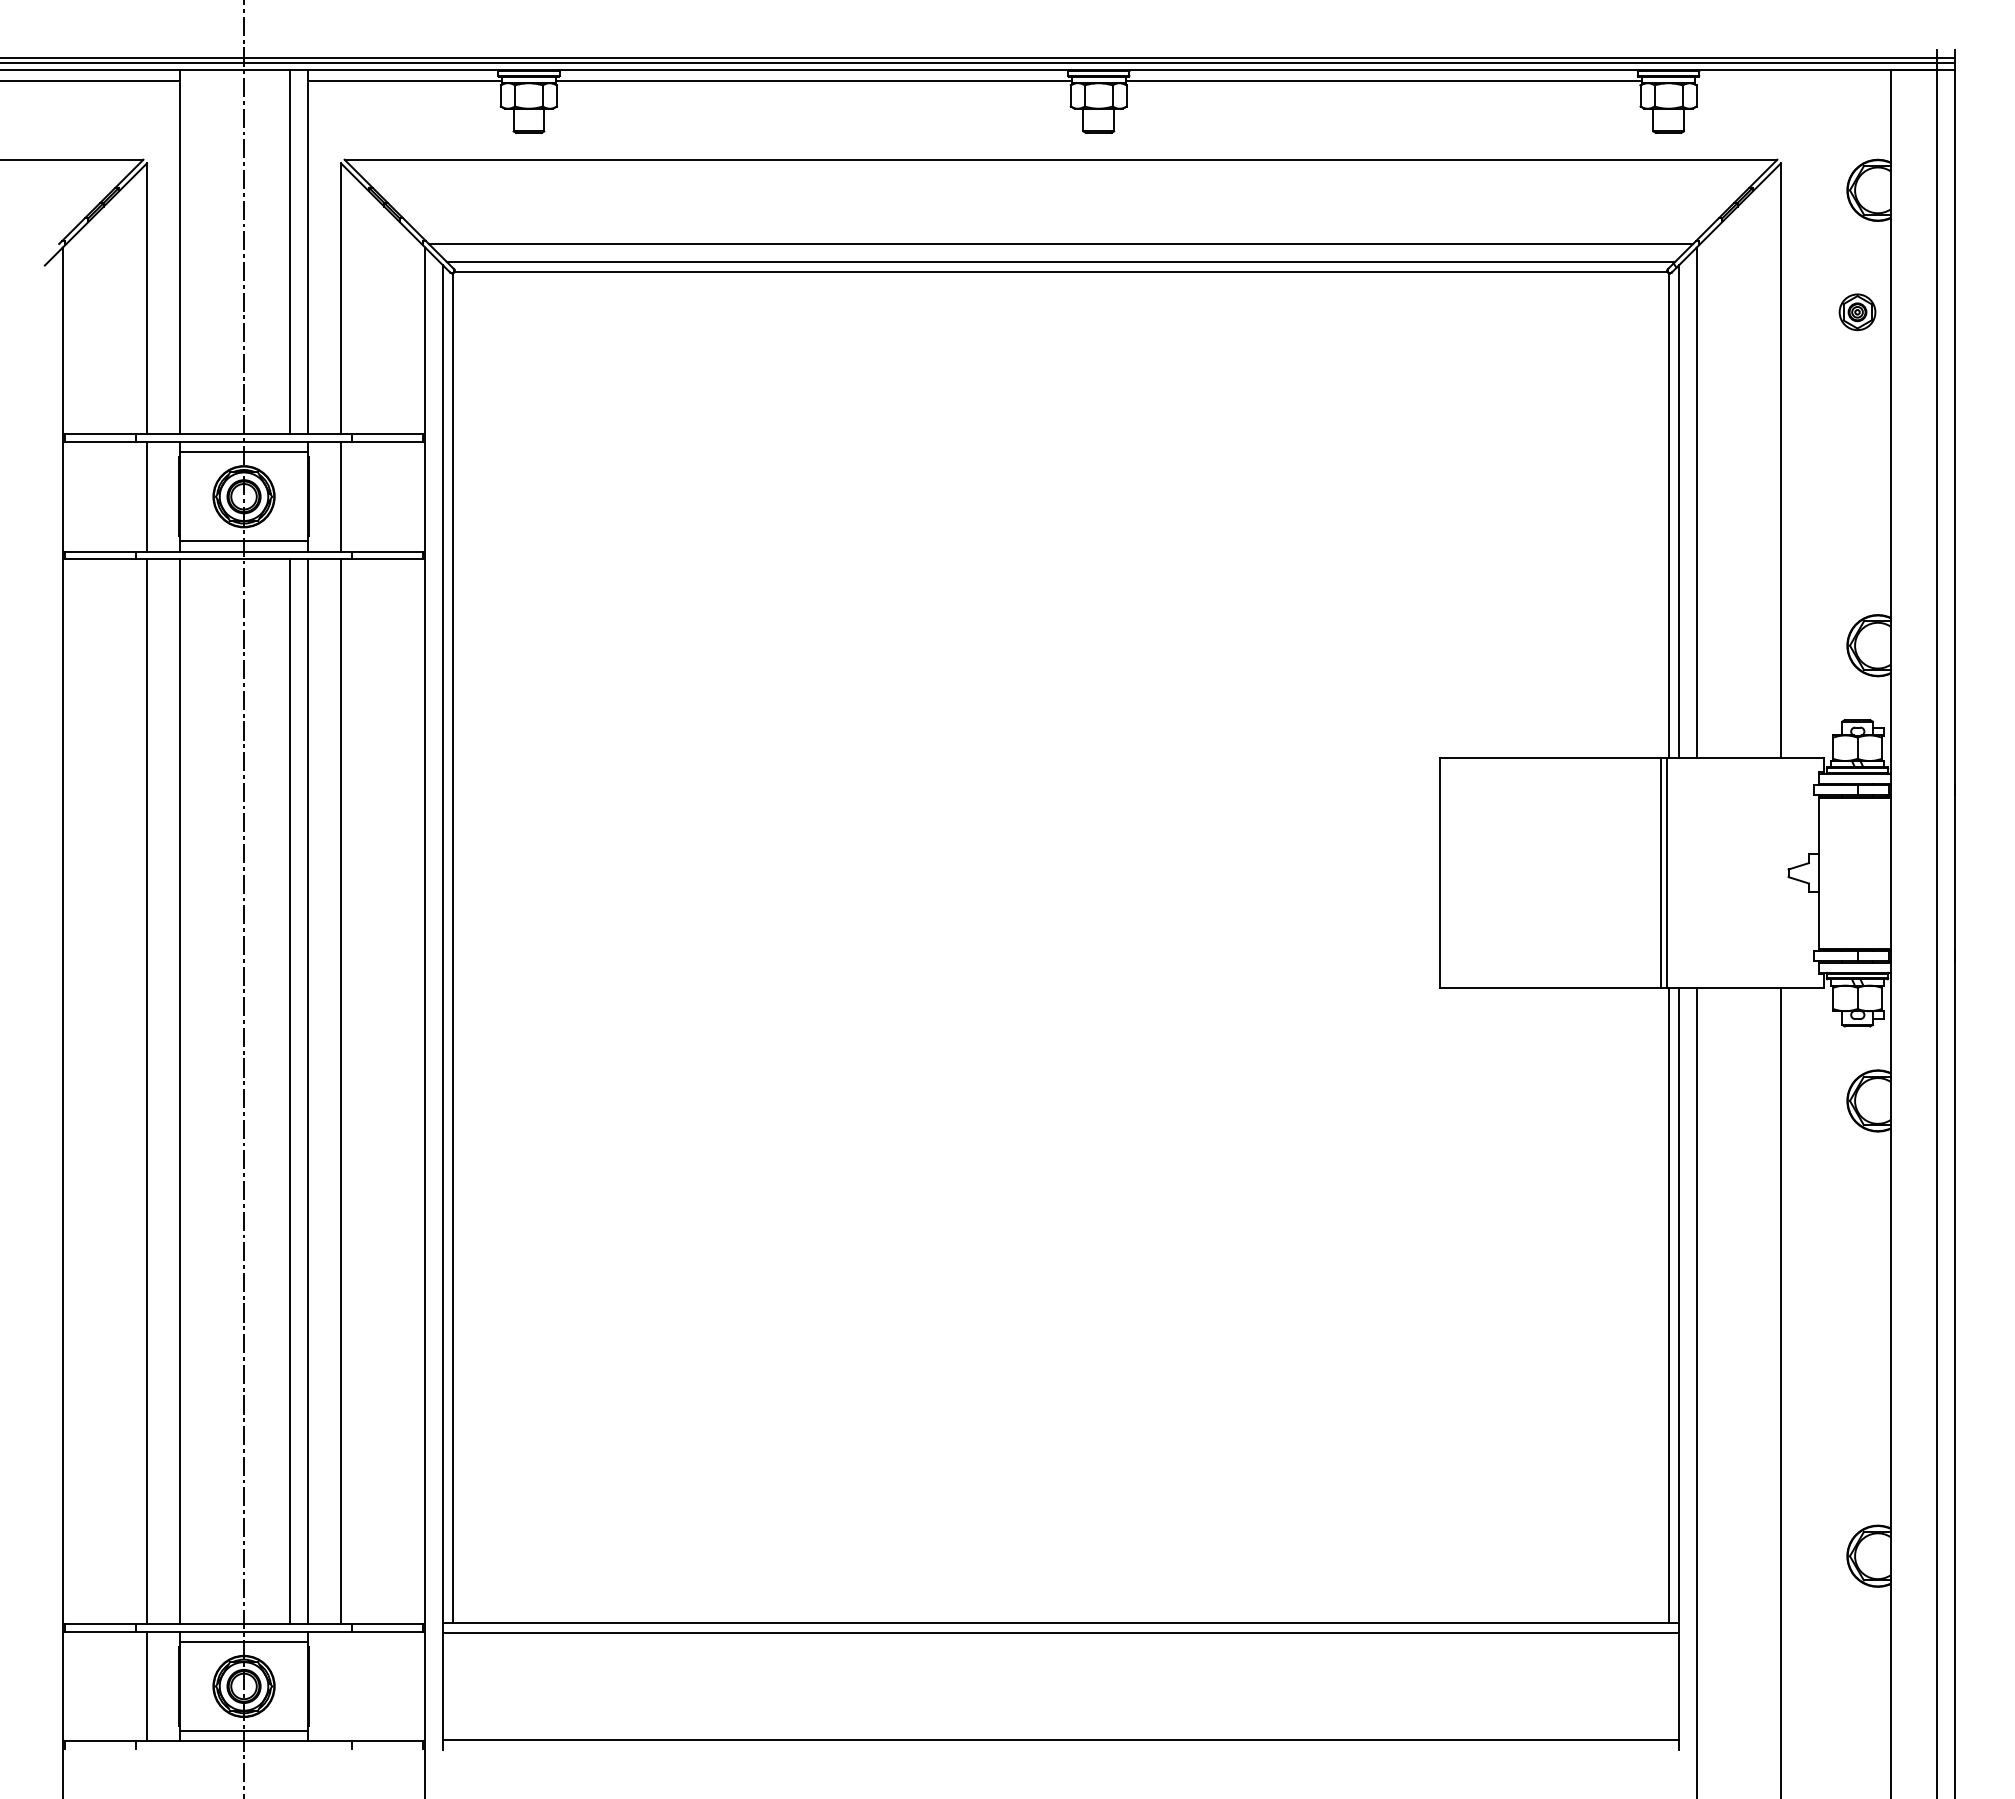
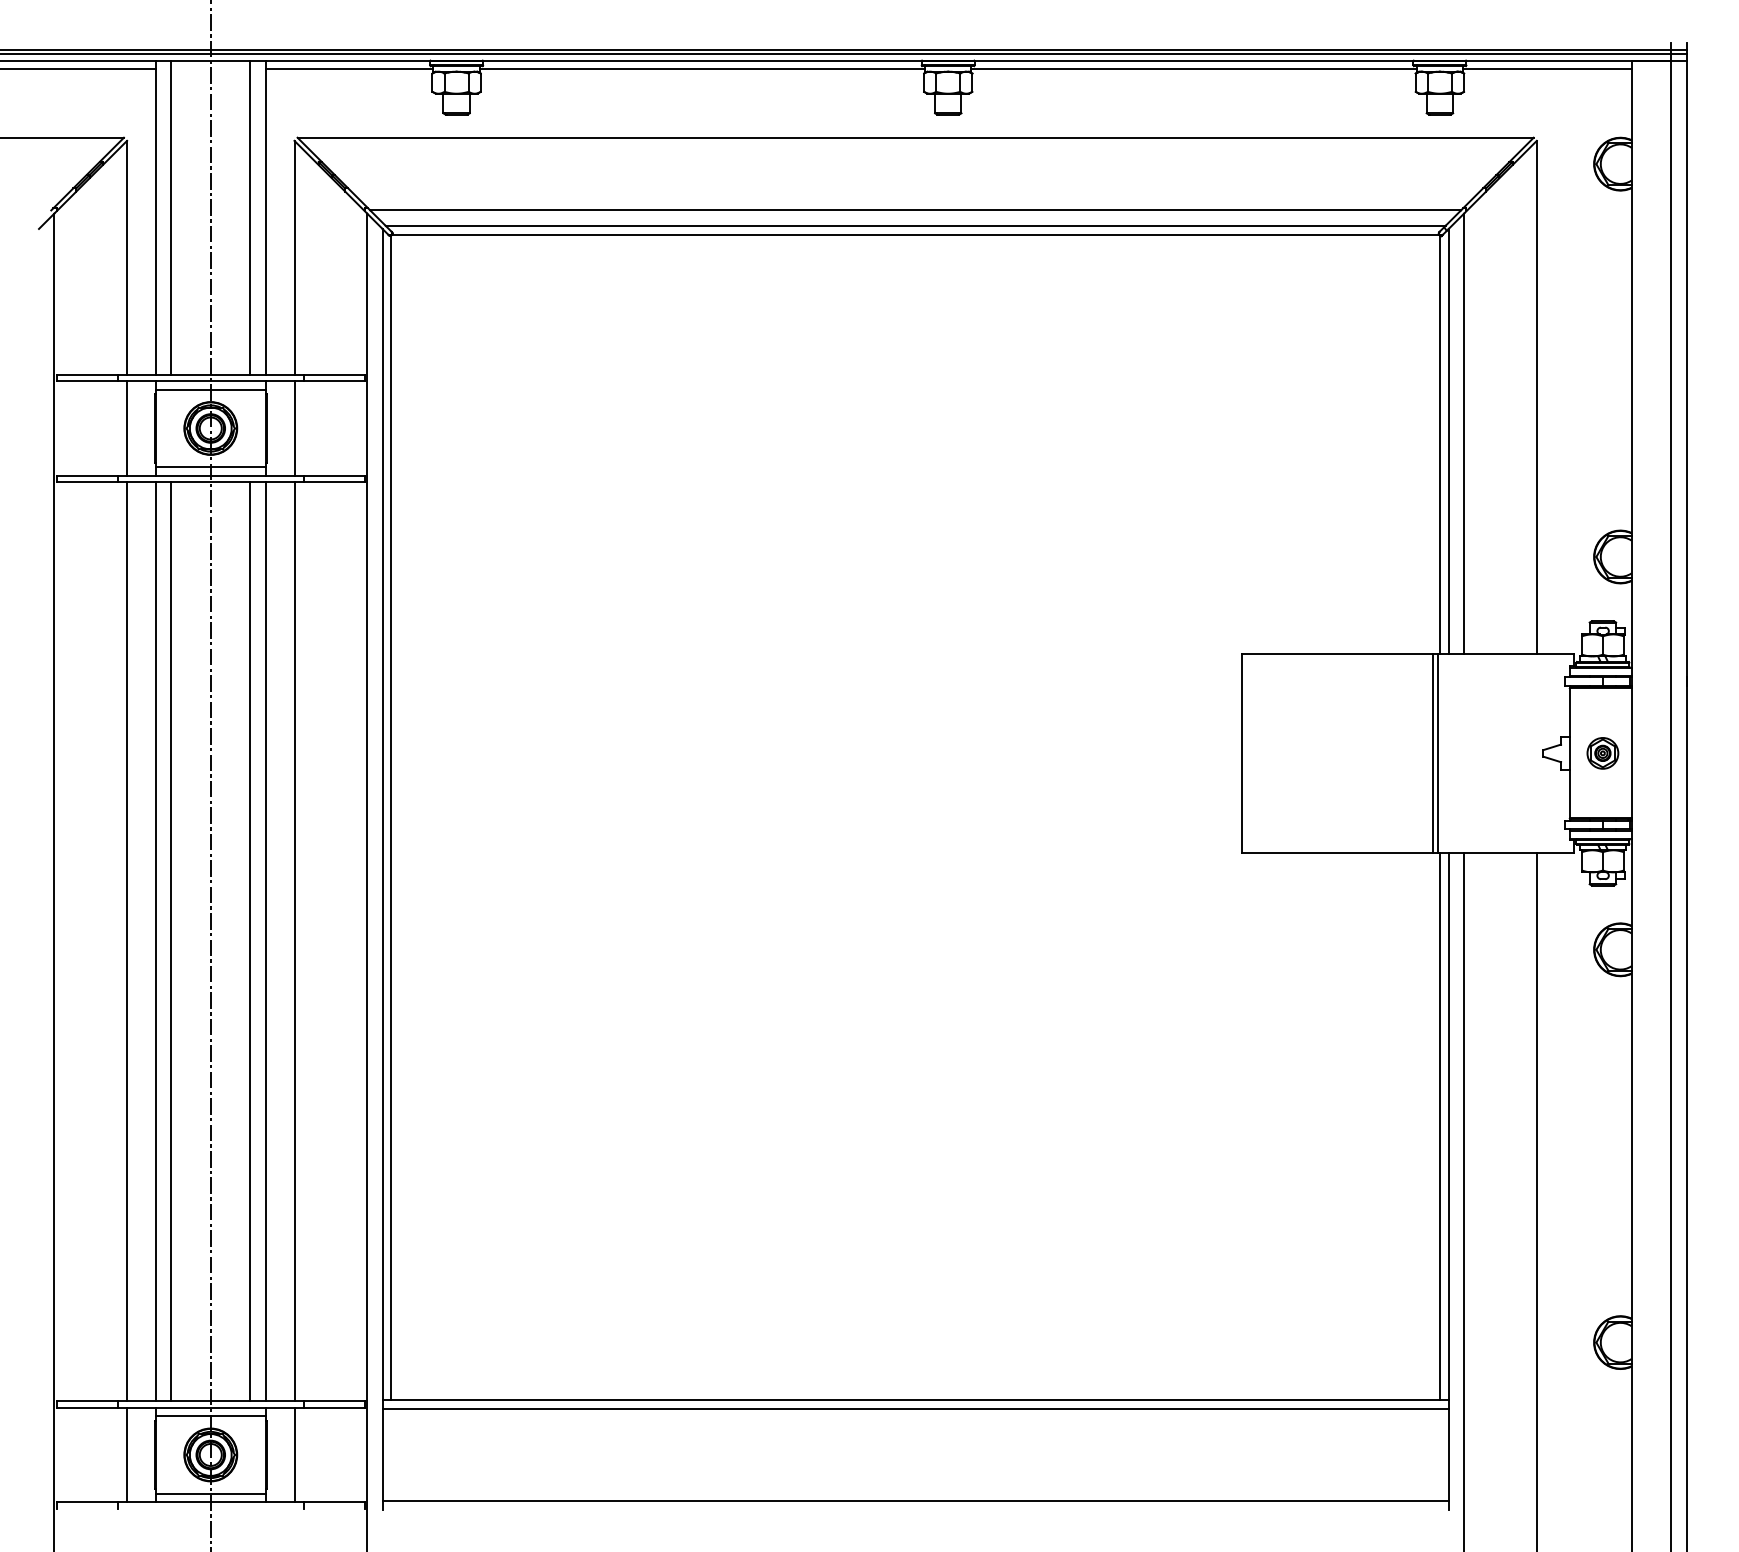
line: (1792, 80) -> (1546, 69), added
line: (198, 252) -> (171, 217), added
part: (1857, 312) -> (1602, 753), moved
line: (198, 1091) -> (171, 941), added
line: (341, 1686) -> (294, 1455), added

